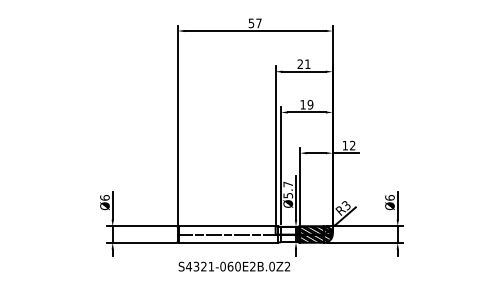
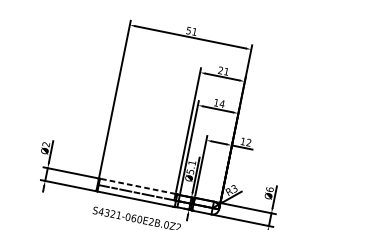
text: (258, 23) -> (194, 31), 57 -> 51
text: (310, 104) -> (222, 103), 19 -> 14
text: (287, 184) -> (191, 162), Ø5.7 -> Ø5.1
text: (104, 197) -> (45, 144), Ø6 -> Ø2
line: (226, 226) -> (137, 186), solid -> dashed
hatch: (316, 234) -> (206, 206), removed

